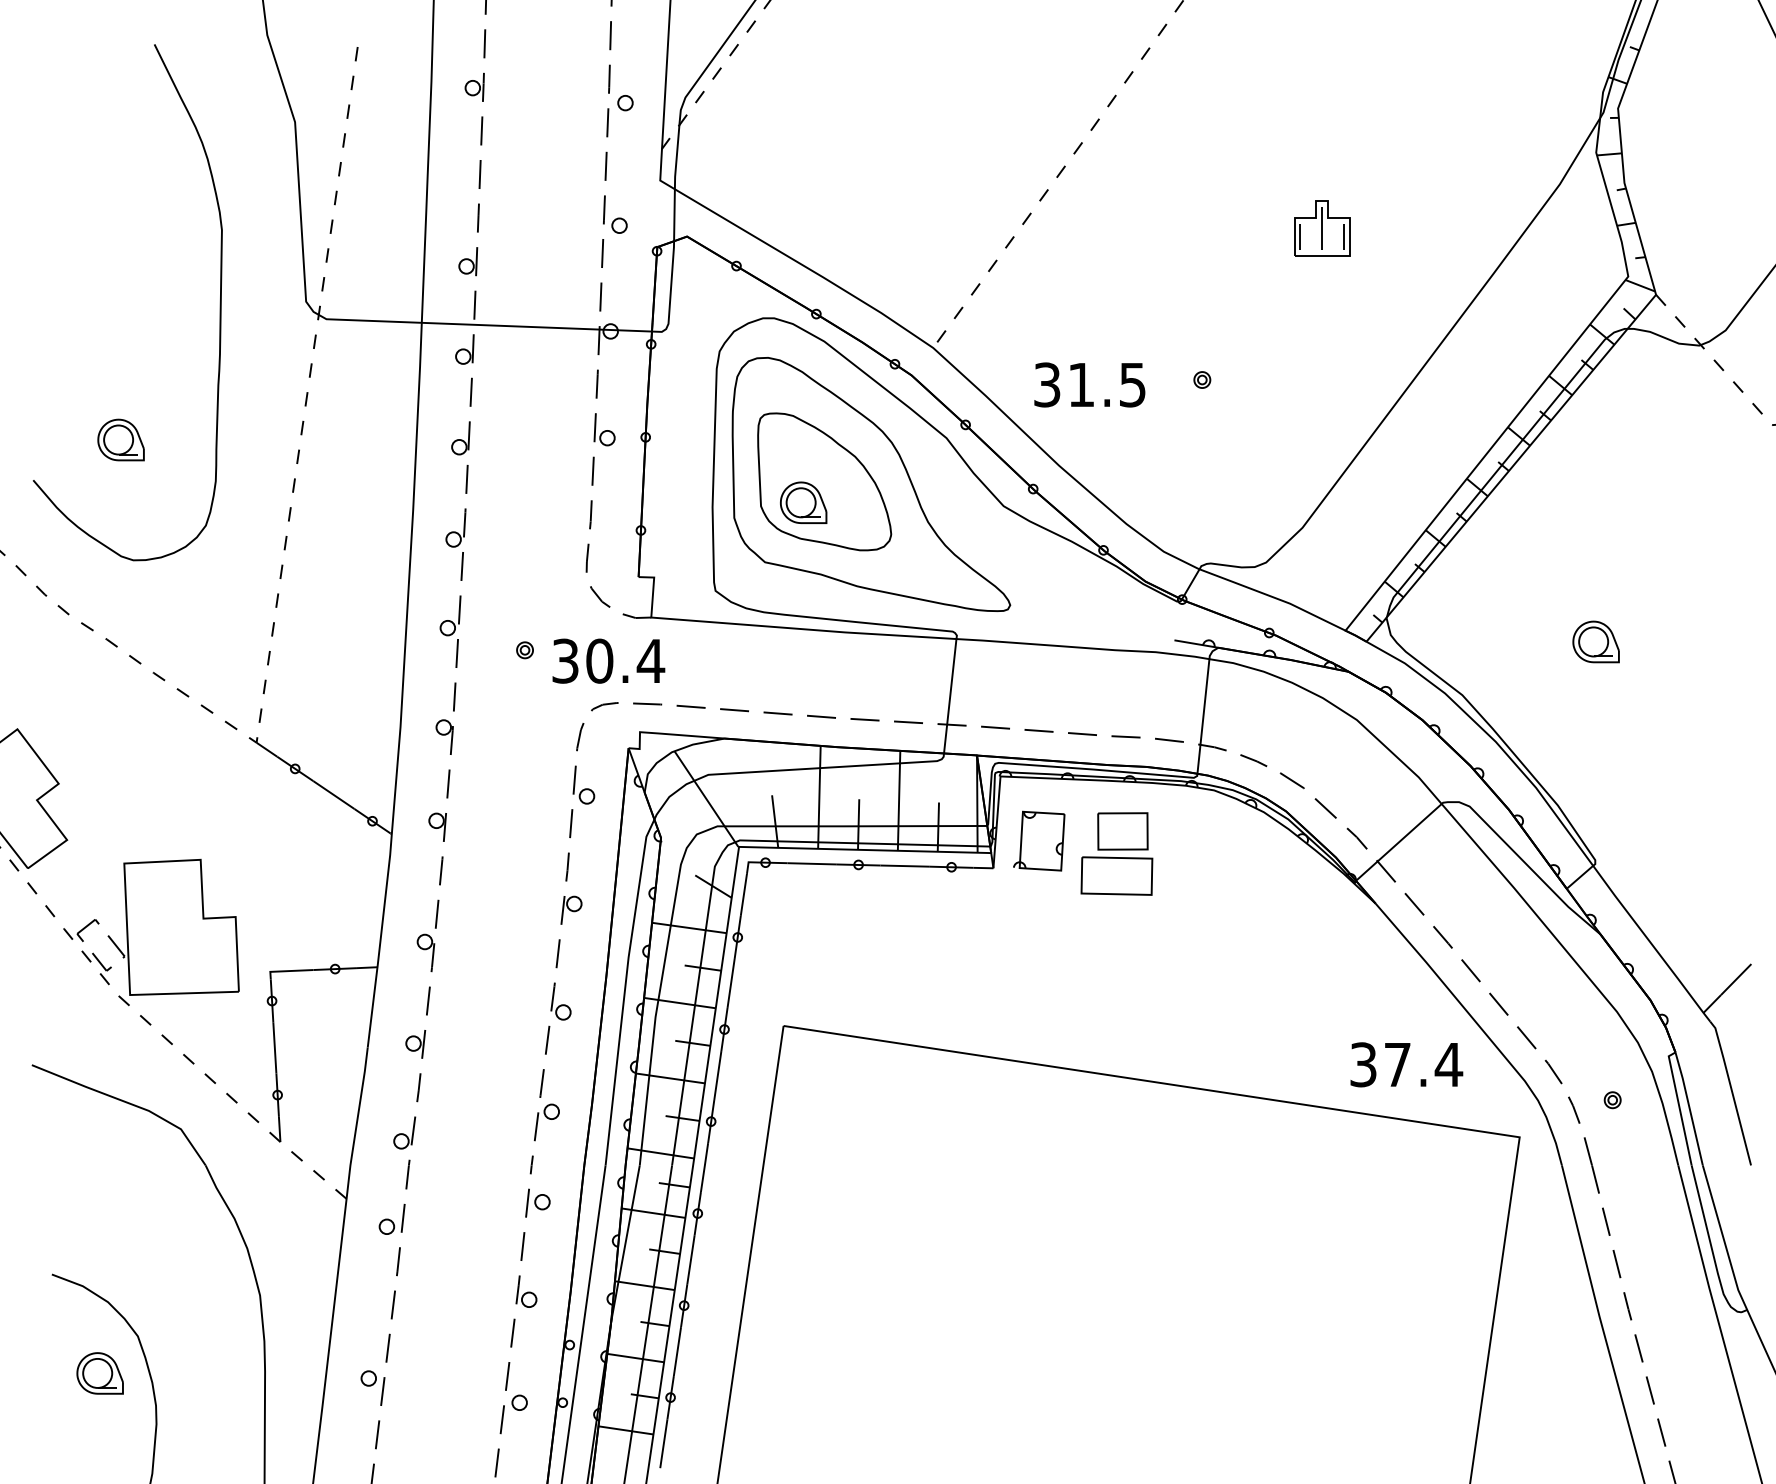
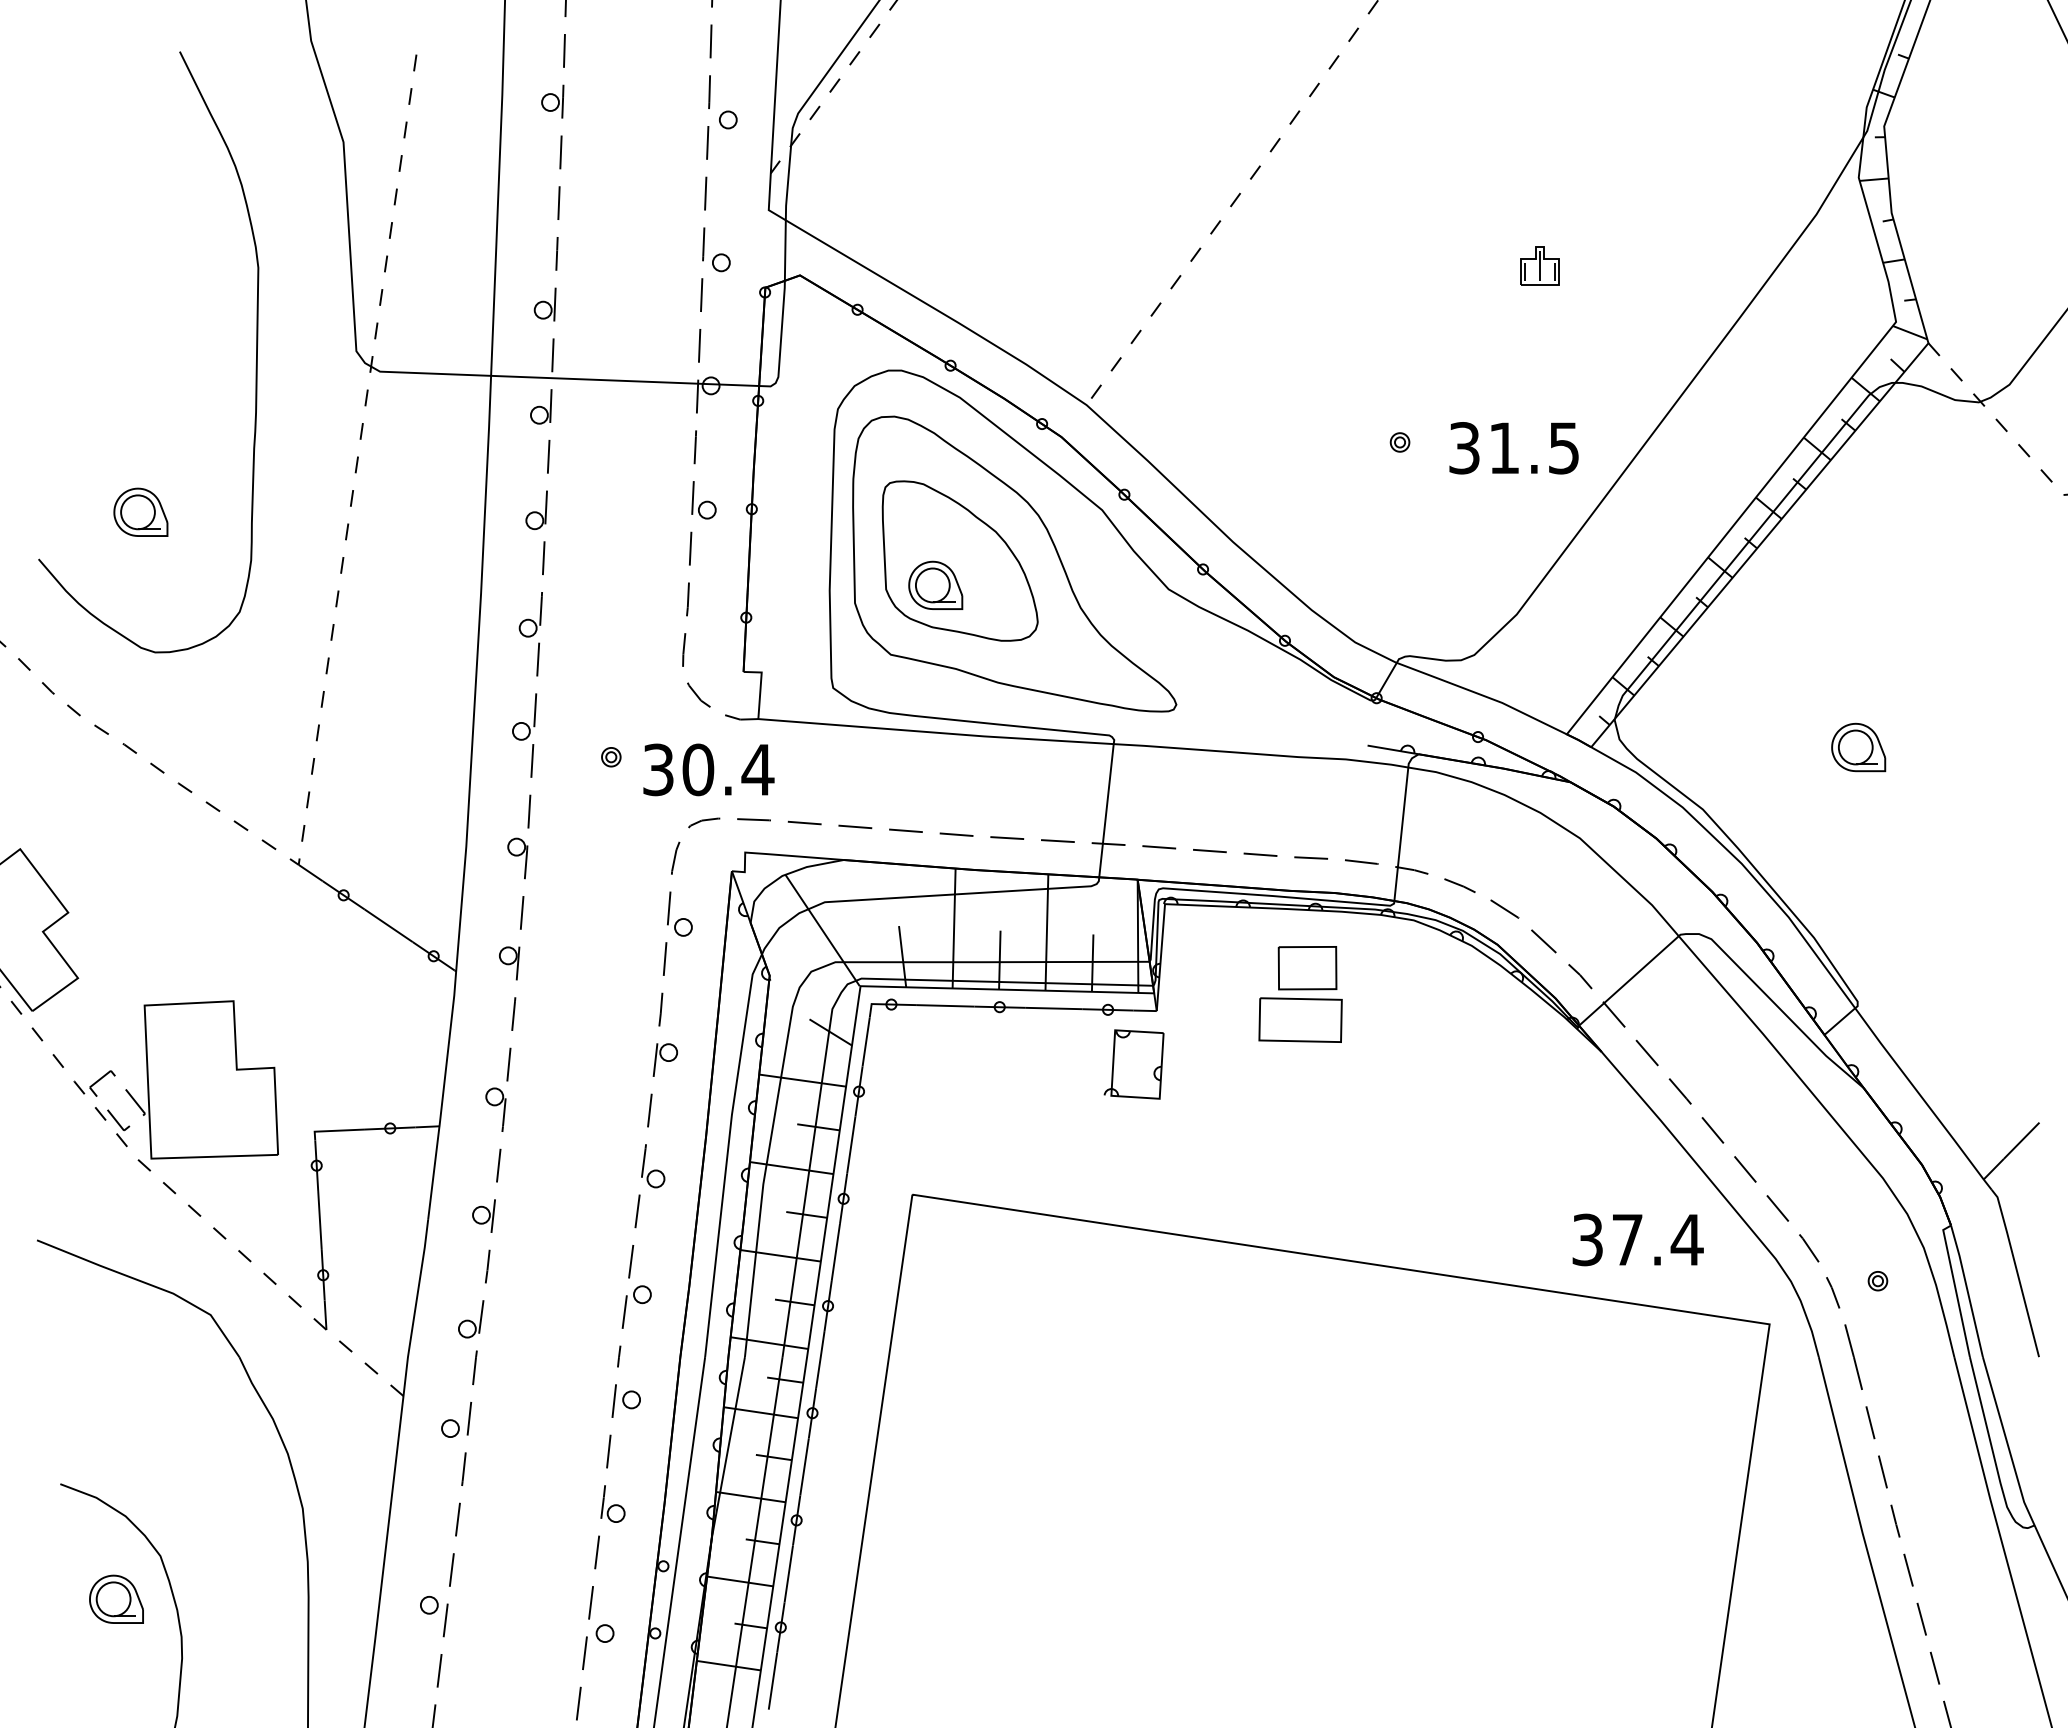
part: (1322, 228) -> (1539, 265), size x0.6
text: (1089, 385) -> (1513, 448), moved
part: (1038, 841) -> (1133, 1064), moved

